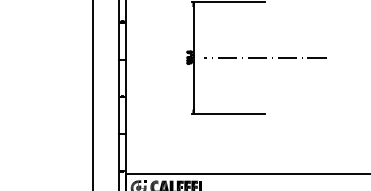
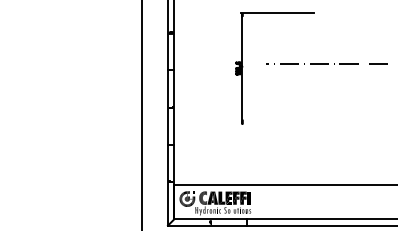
line: (264, 57) -> (326, 63), moved
line: (228, 113) -> (277, 124), removed

